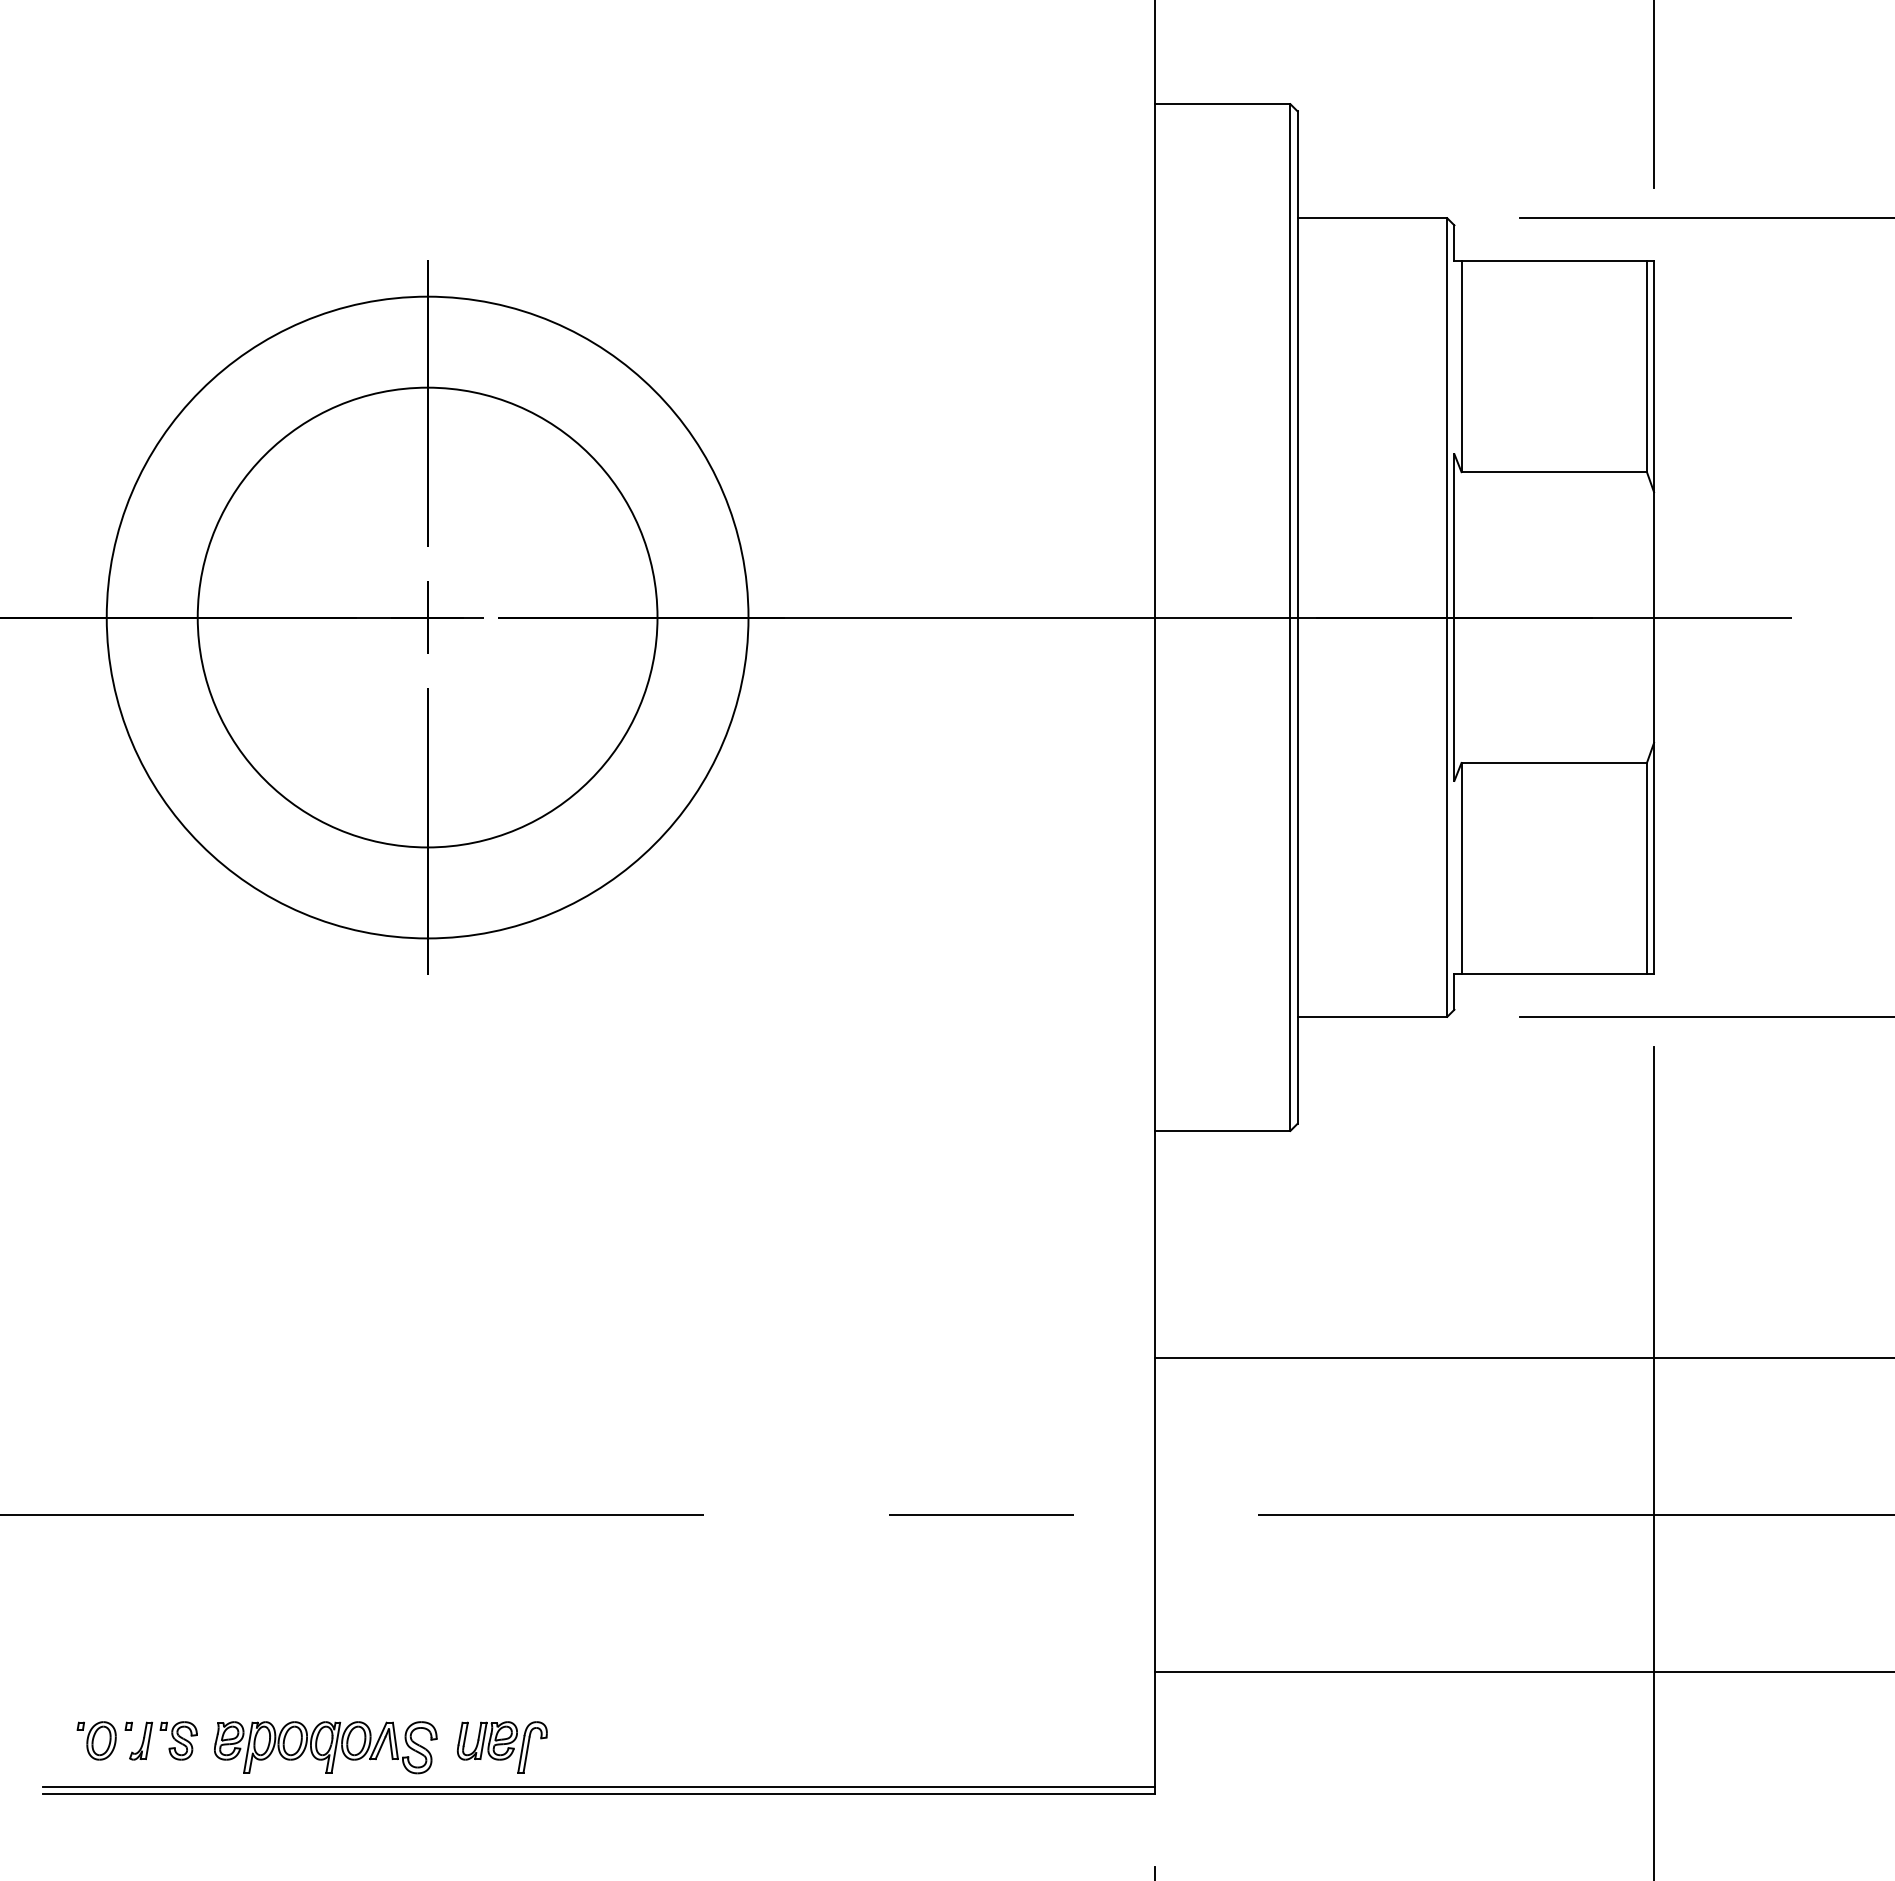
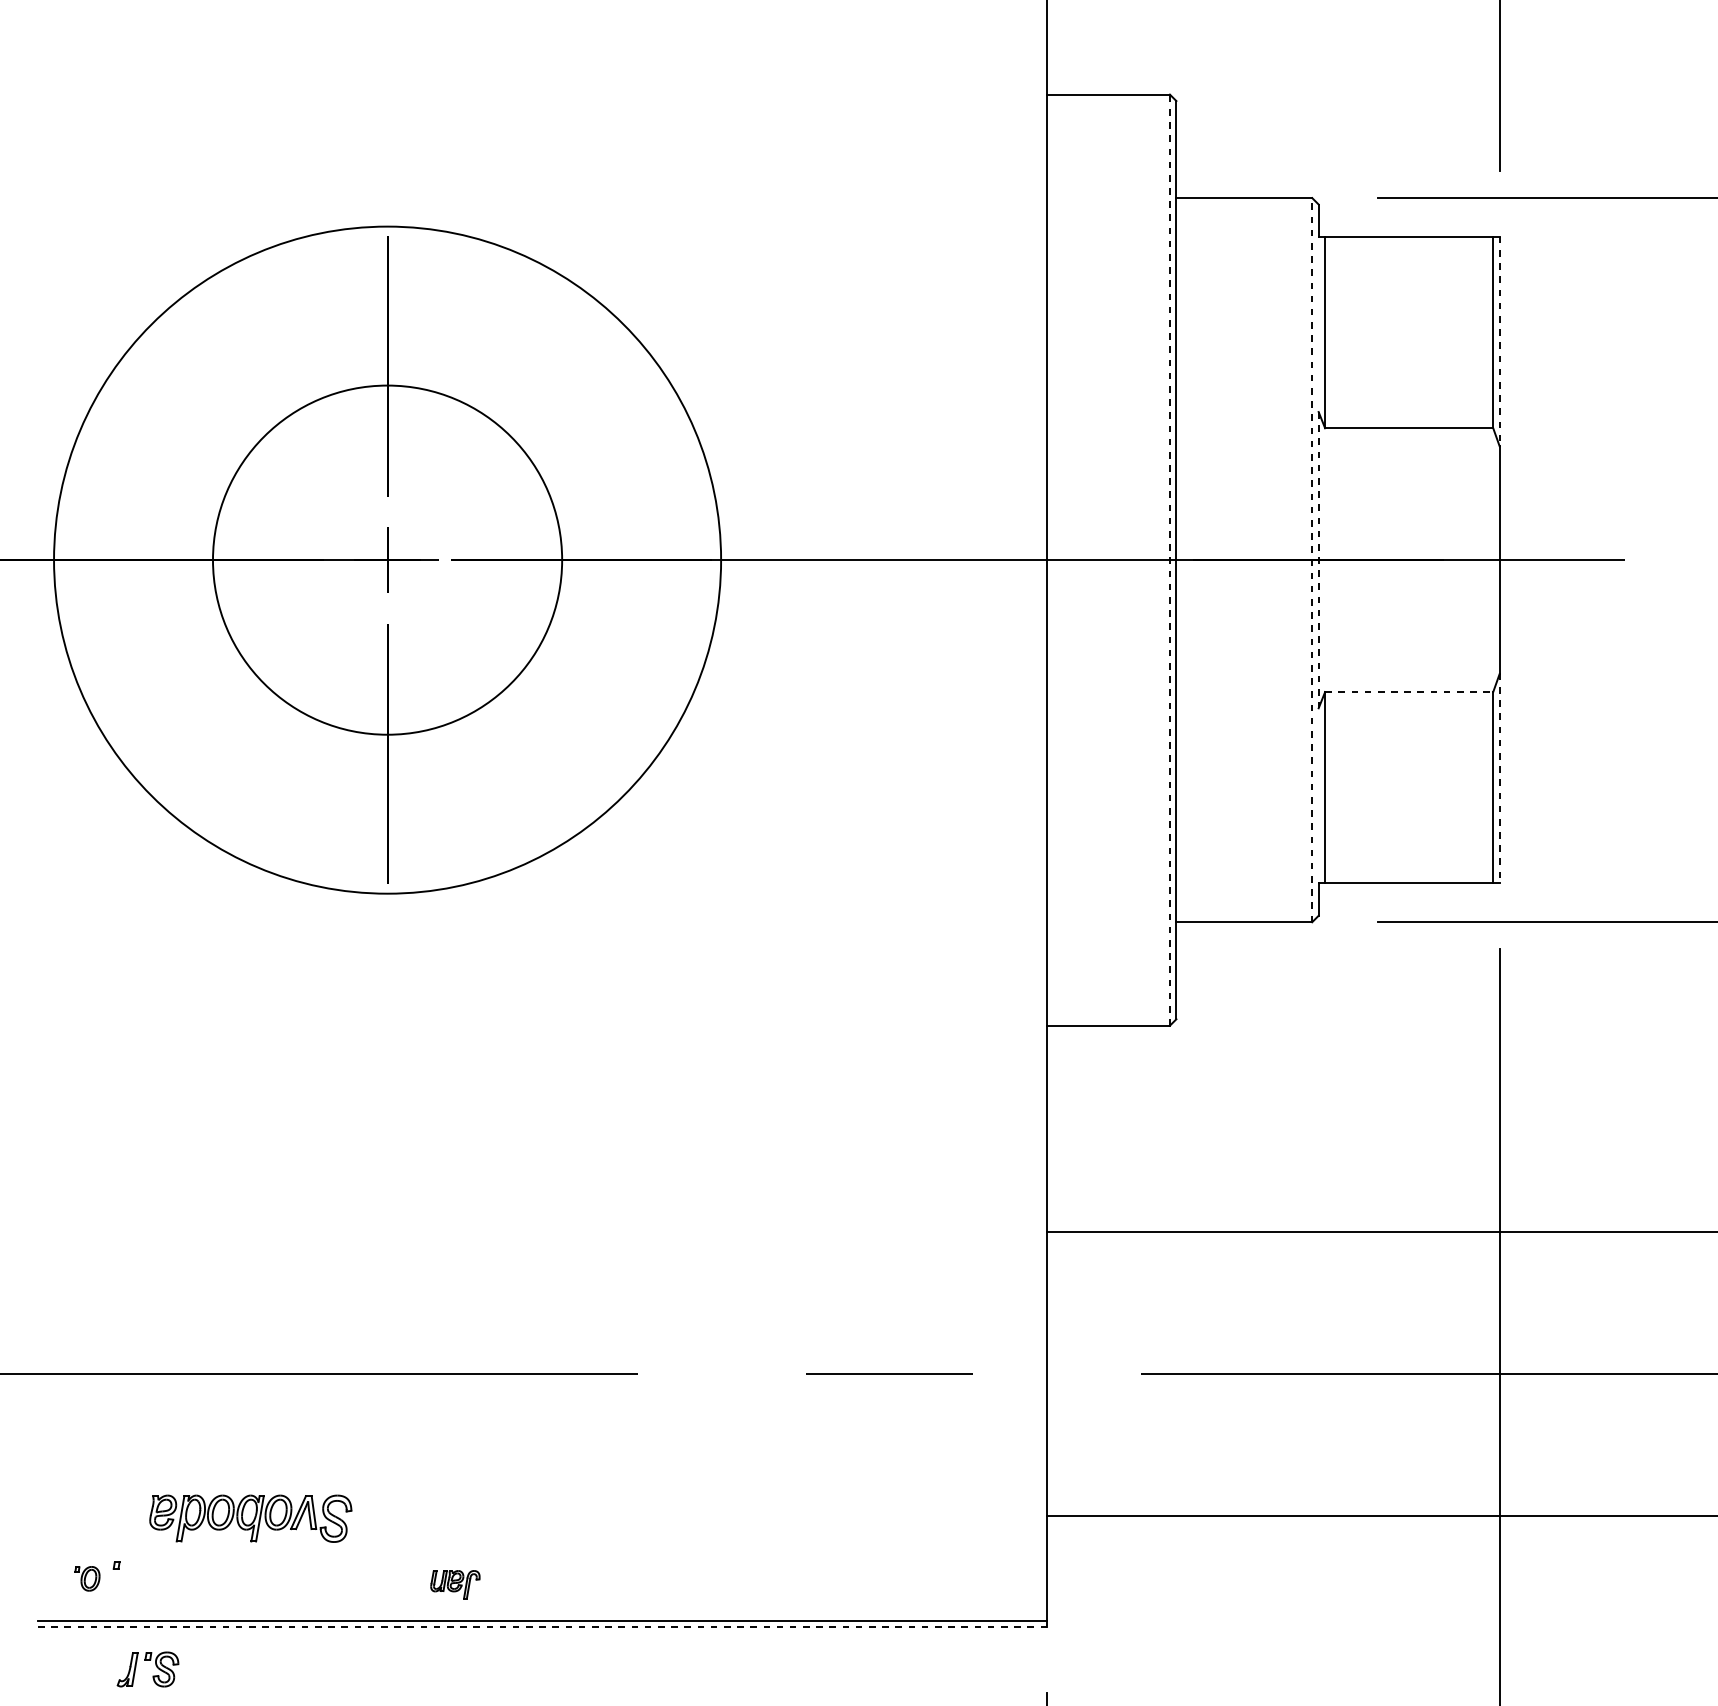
line: (1654, 376) -> (1500, 341), solid -> dashed
circle: (427, 617) -> (387, 560), size x0.6
circle: (427, 617) -> (387, 560), size x1.6
line: (1290, 617) -> (1170, 560), solid -> dashed
line: (1447, 617) -> (1312, 560), solid -> dashed
line: (1454, 618) -> (1318, 561), solid -> dashed
line: (1554, 763) -> (1409, 692), solid -> dashed
line: (1654, 858) -> (1500, 778), solid -> dashed
part: (96, 1740) -> (87, 1578), size x0.7
part: (169, 1747) -> (153, 1675), moved
part: (325, 1747) -> (250, 1518), moved
part: (502, 1747) -> (455, 1584), size x0.6
line: (598, 1794) -> (542, 1627), solid -> dashed

